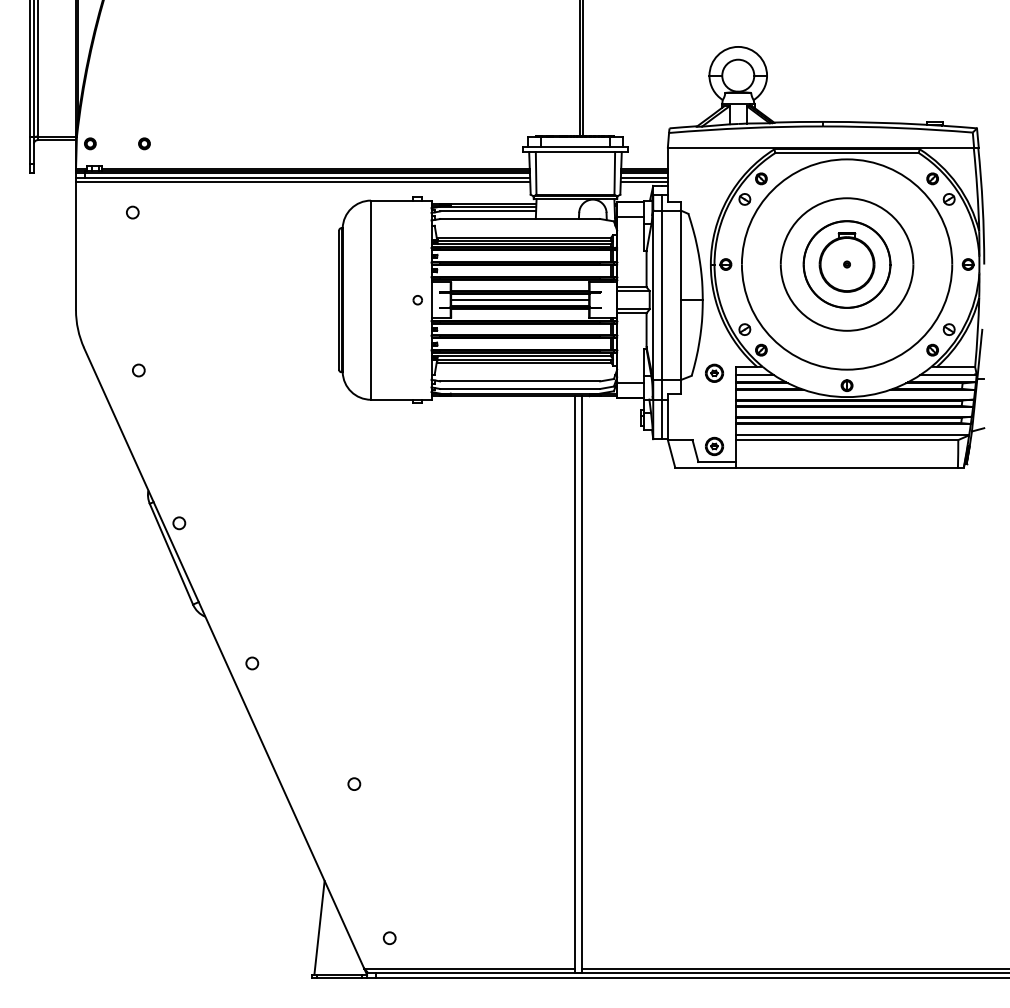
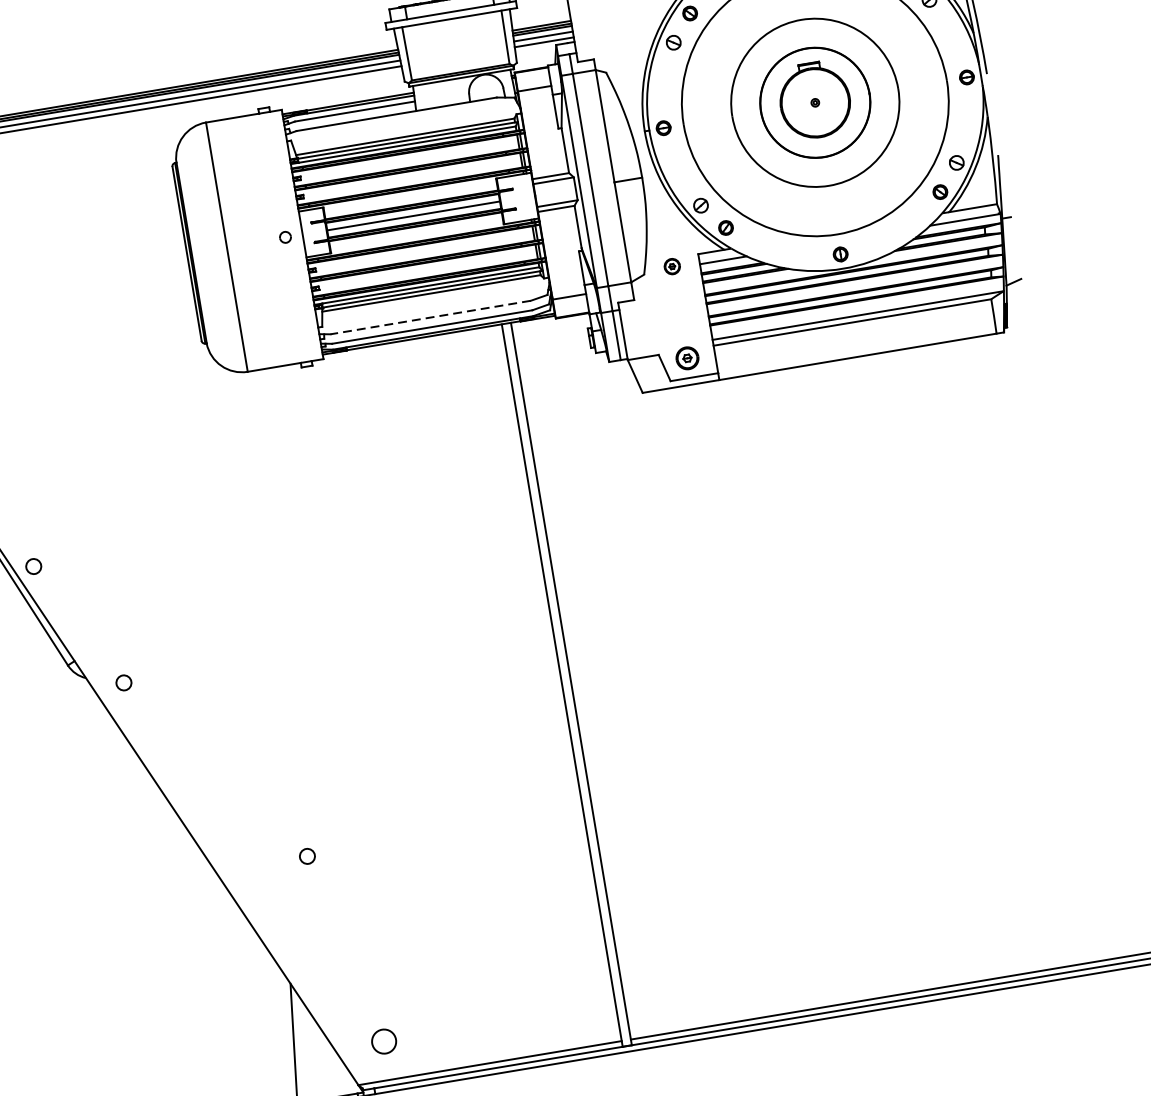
part: (714, 372) -> (671, 265), size x0.7
line: (519, 381) -> (429, 317), solid -> dashed
circle: (252, 663) -> (124, 682), moved
circle: (389, 938) -> (383, 1042), size x1.6

